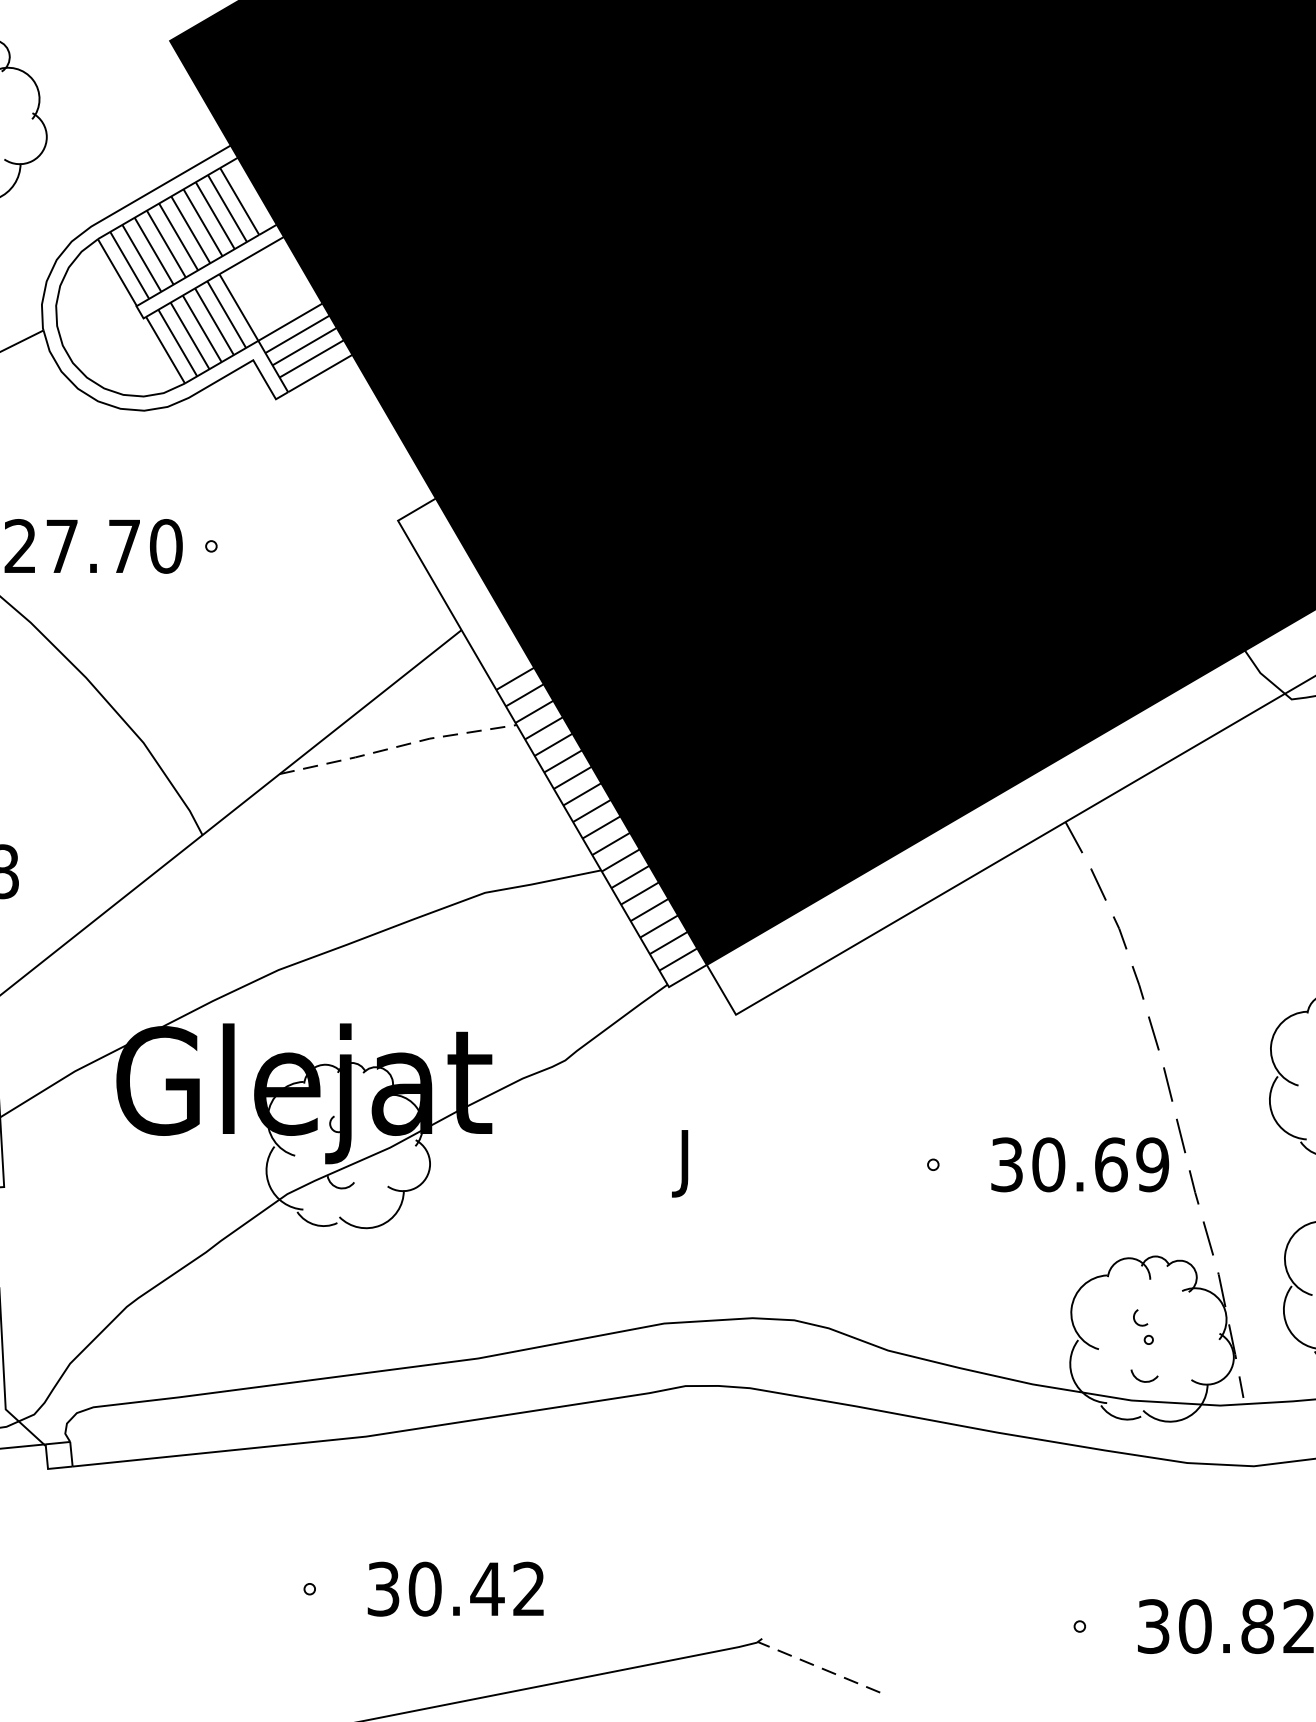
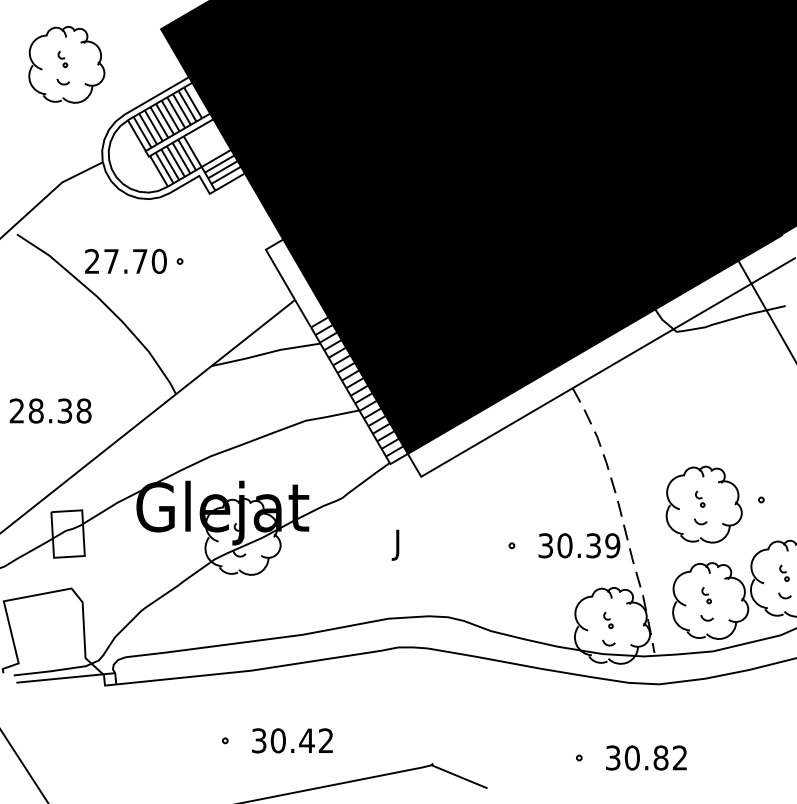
line: (399, 746) -> (266, 353), dashed -> solid
text: (1110, 1164) -> (593, 545), 30.69 -> 30.39
line: (817, 1666) -> (458, 776), dashed -> solid

